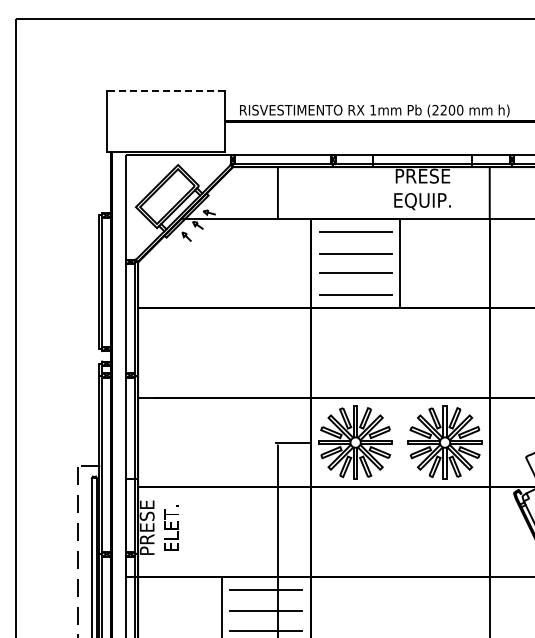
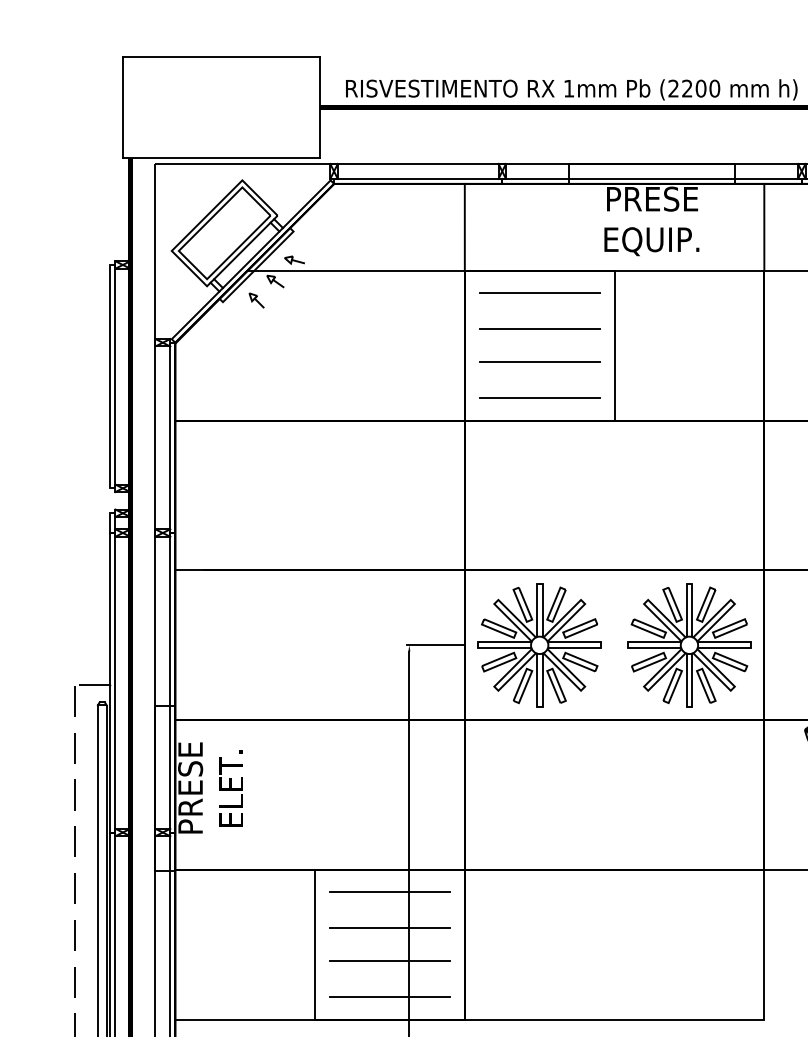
line: (165, 91) -> (221, 57), dashed -> solid
line: (277, 193) -> (464, 228), moved

